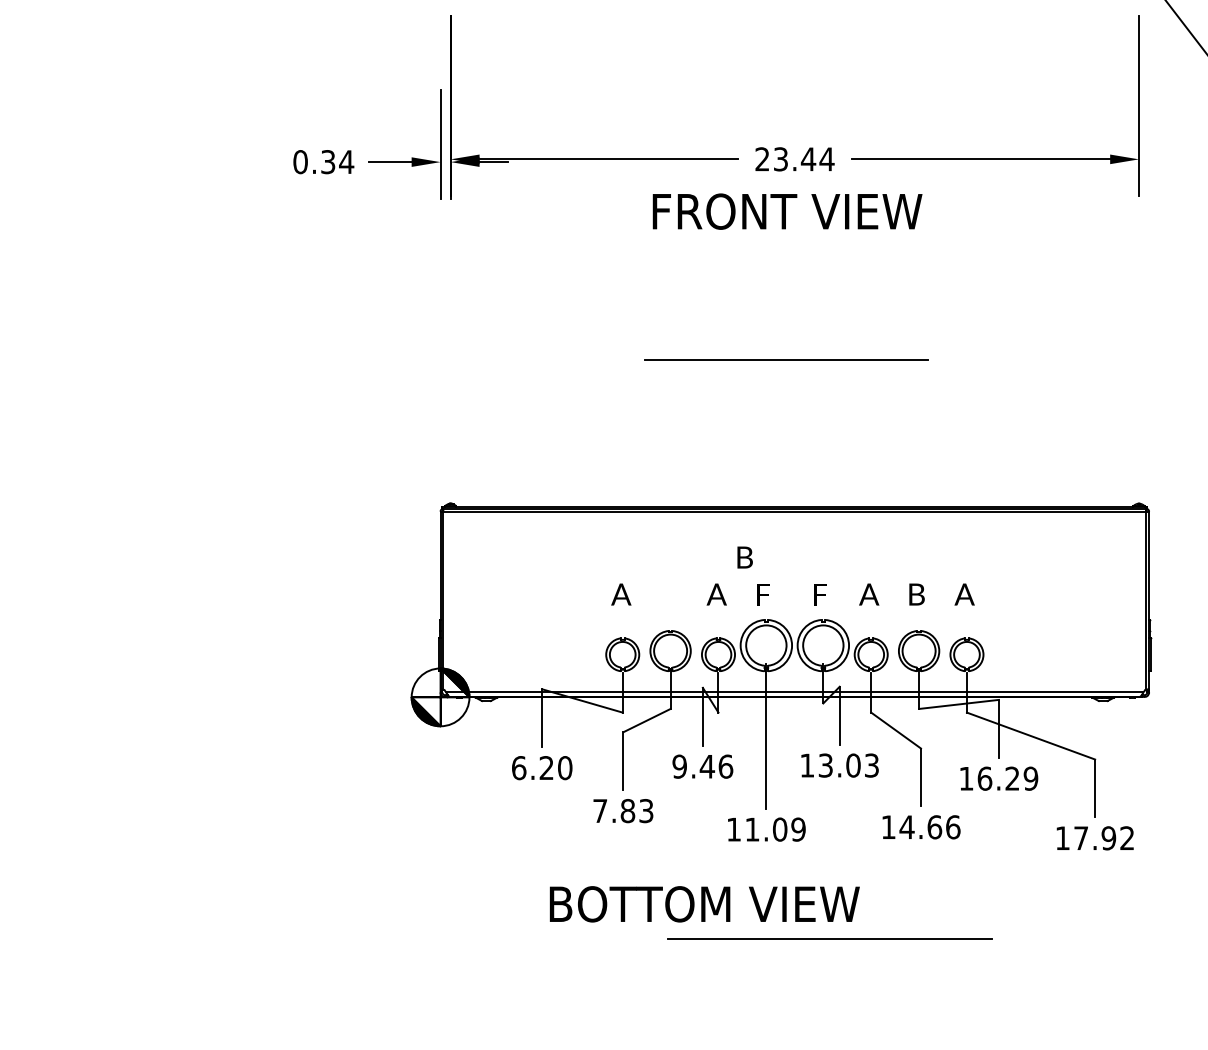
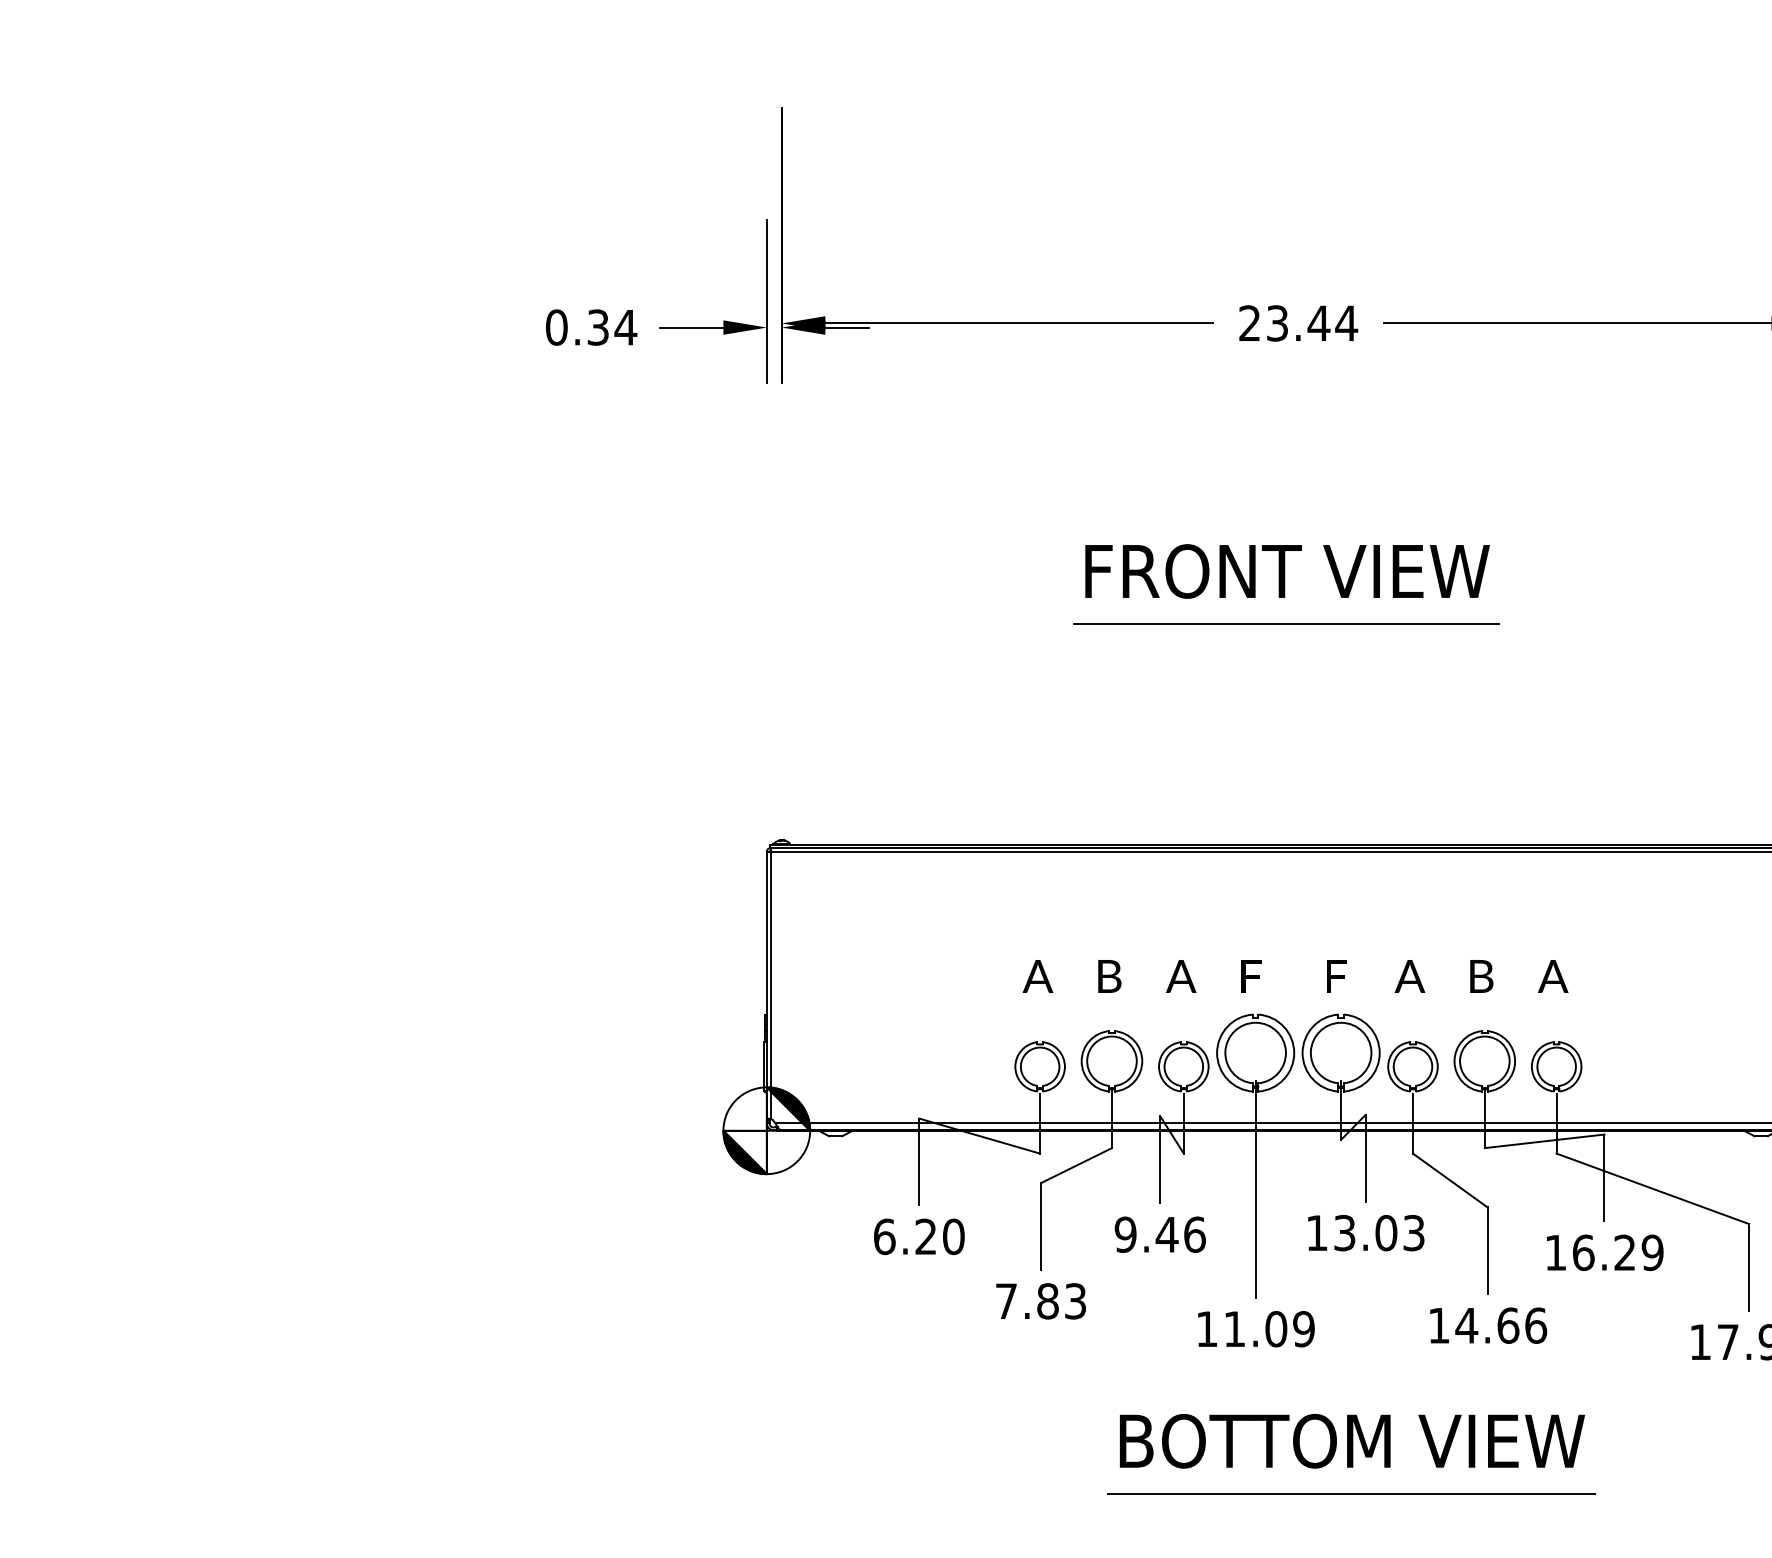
text: (787, 211) -> (1287, 571), moved
text: (744, 557) -> (1108, 976), moved
text: (704, 904) -> (1351, 1441), moved

